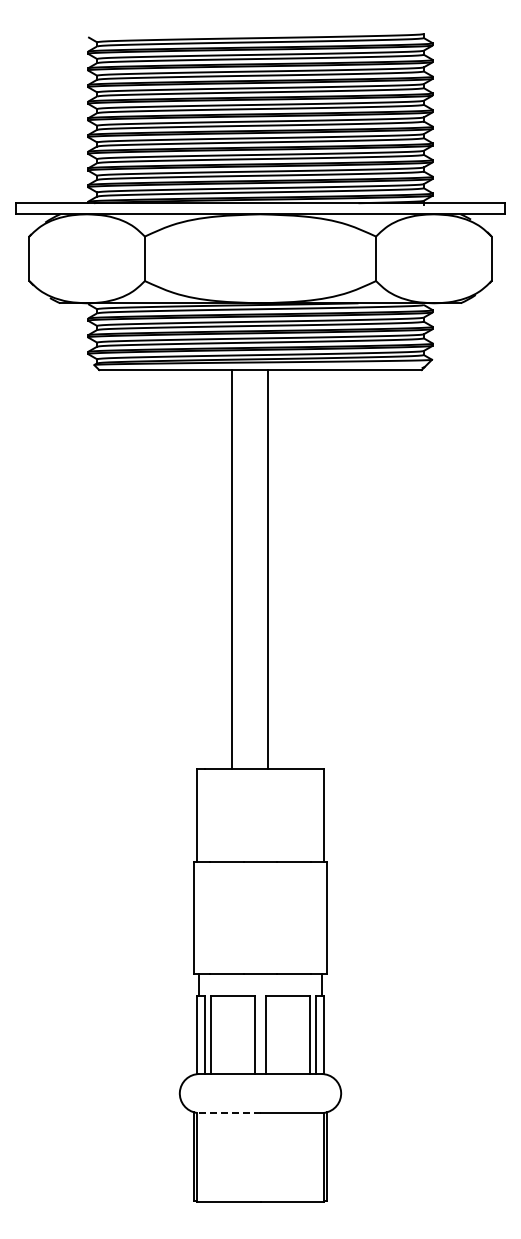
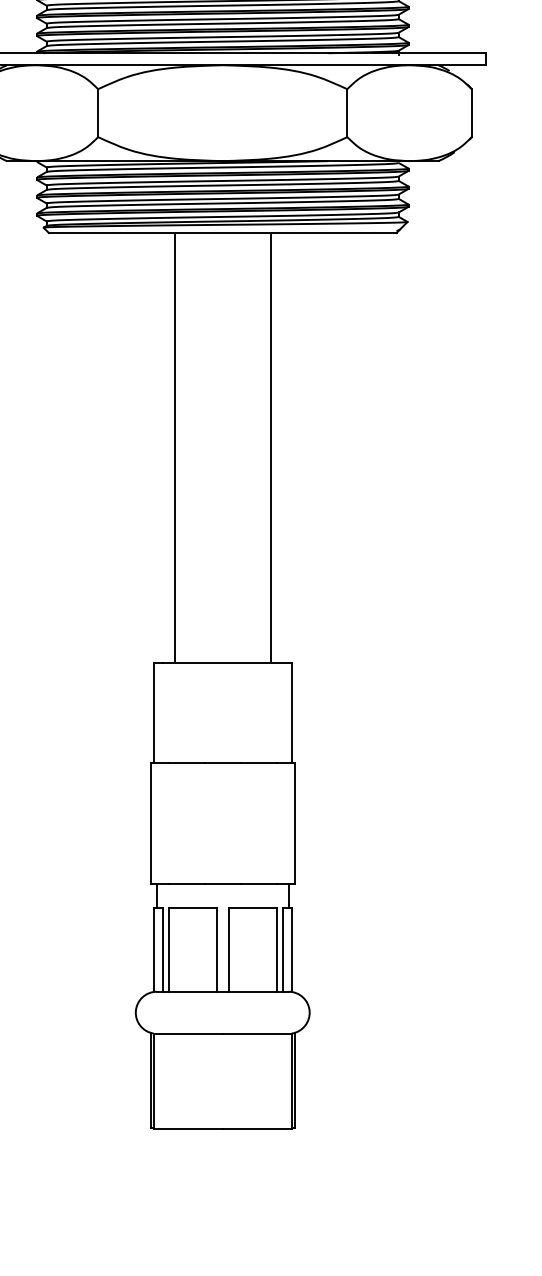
line: (232, 569) -> (175, 448), moved
line: (267, 569) -> (270, 448), moved
line: (228, 1112) -> (188, 1033), dashed -> solid

